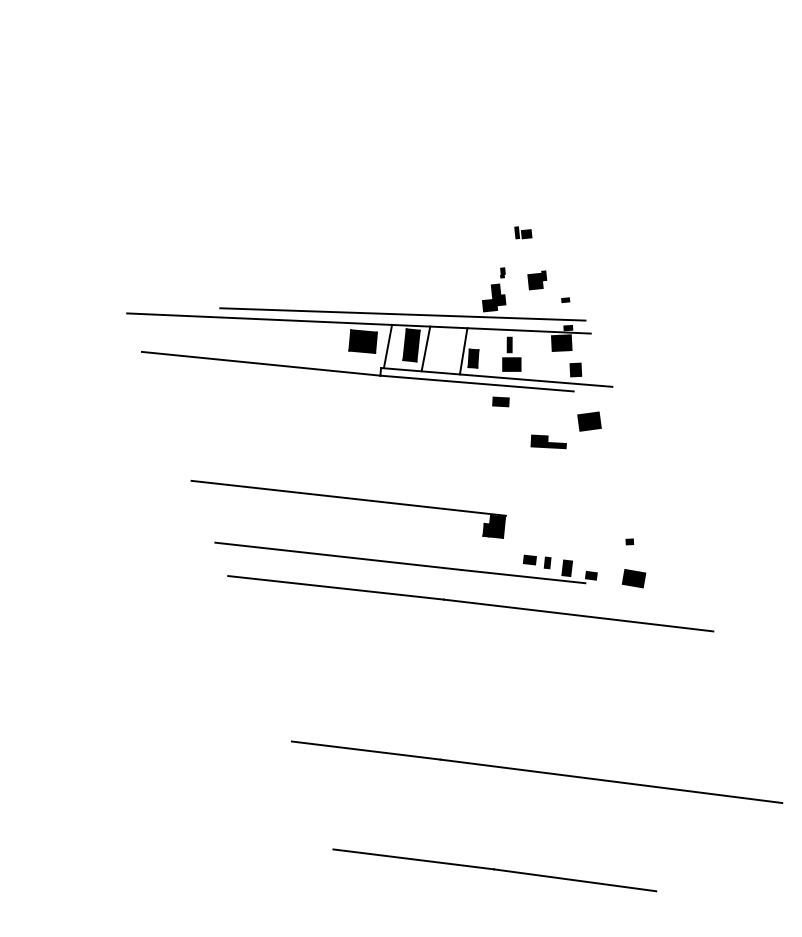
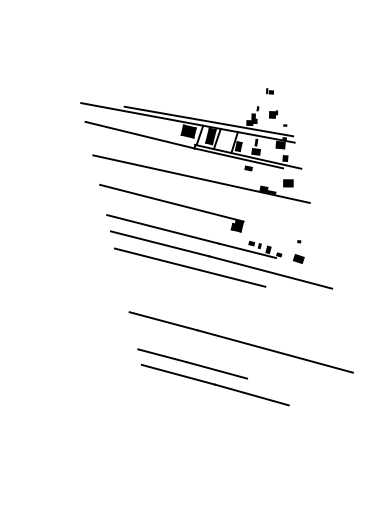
line: (404, 437) -> (201, 178), added
line: (405, 629) -> (189, 267), added
line: (440, 831) -> (192, 363), added

